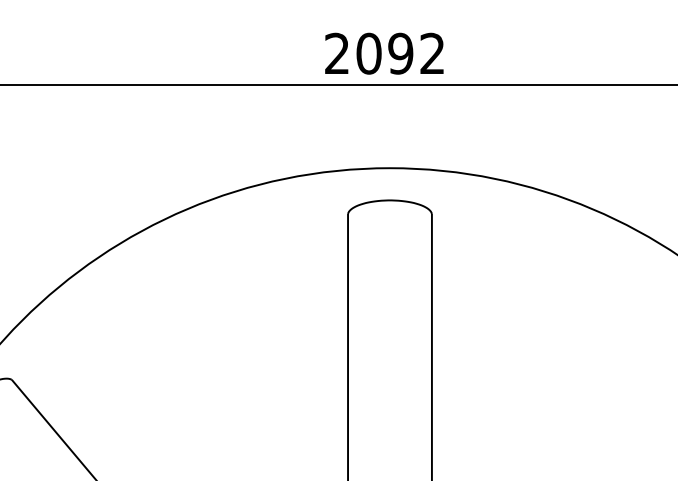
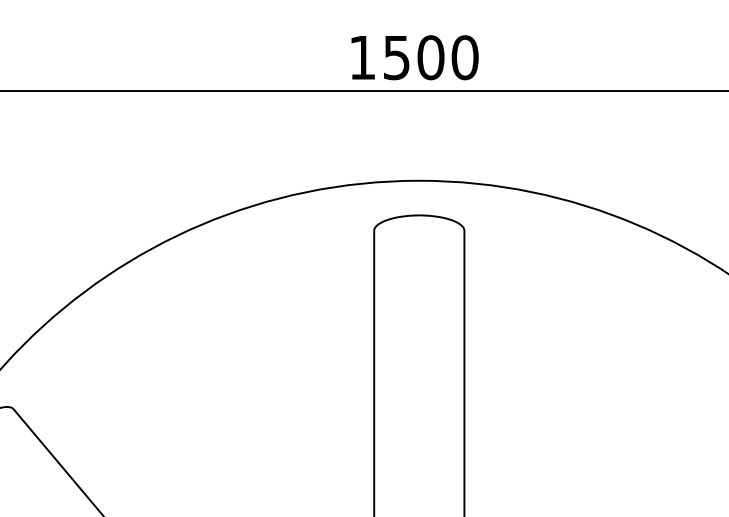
text: (384, 53) -> (413, 57), 2092 -> 1500

